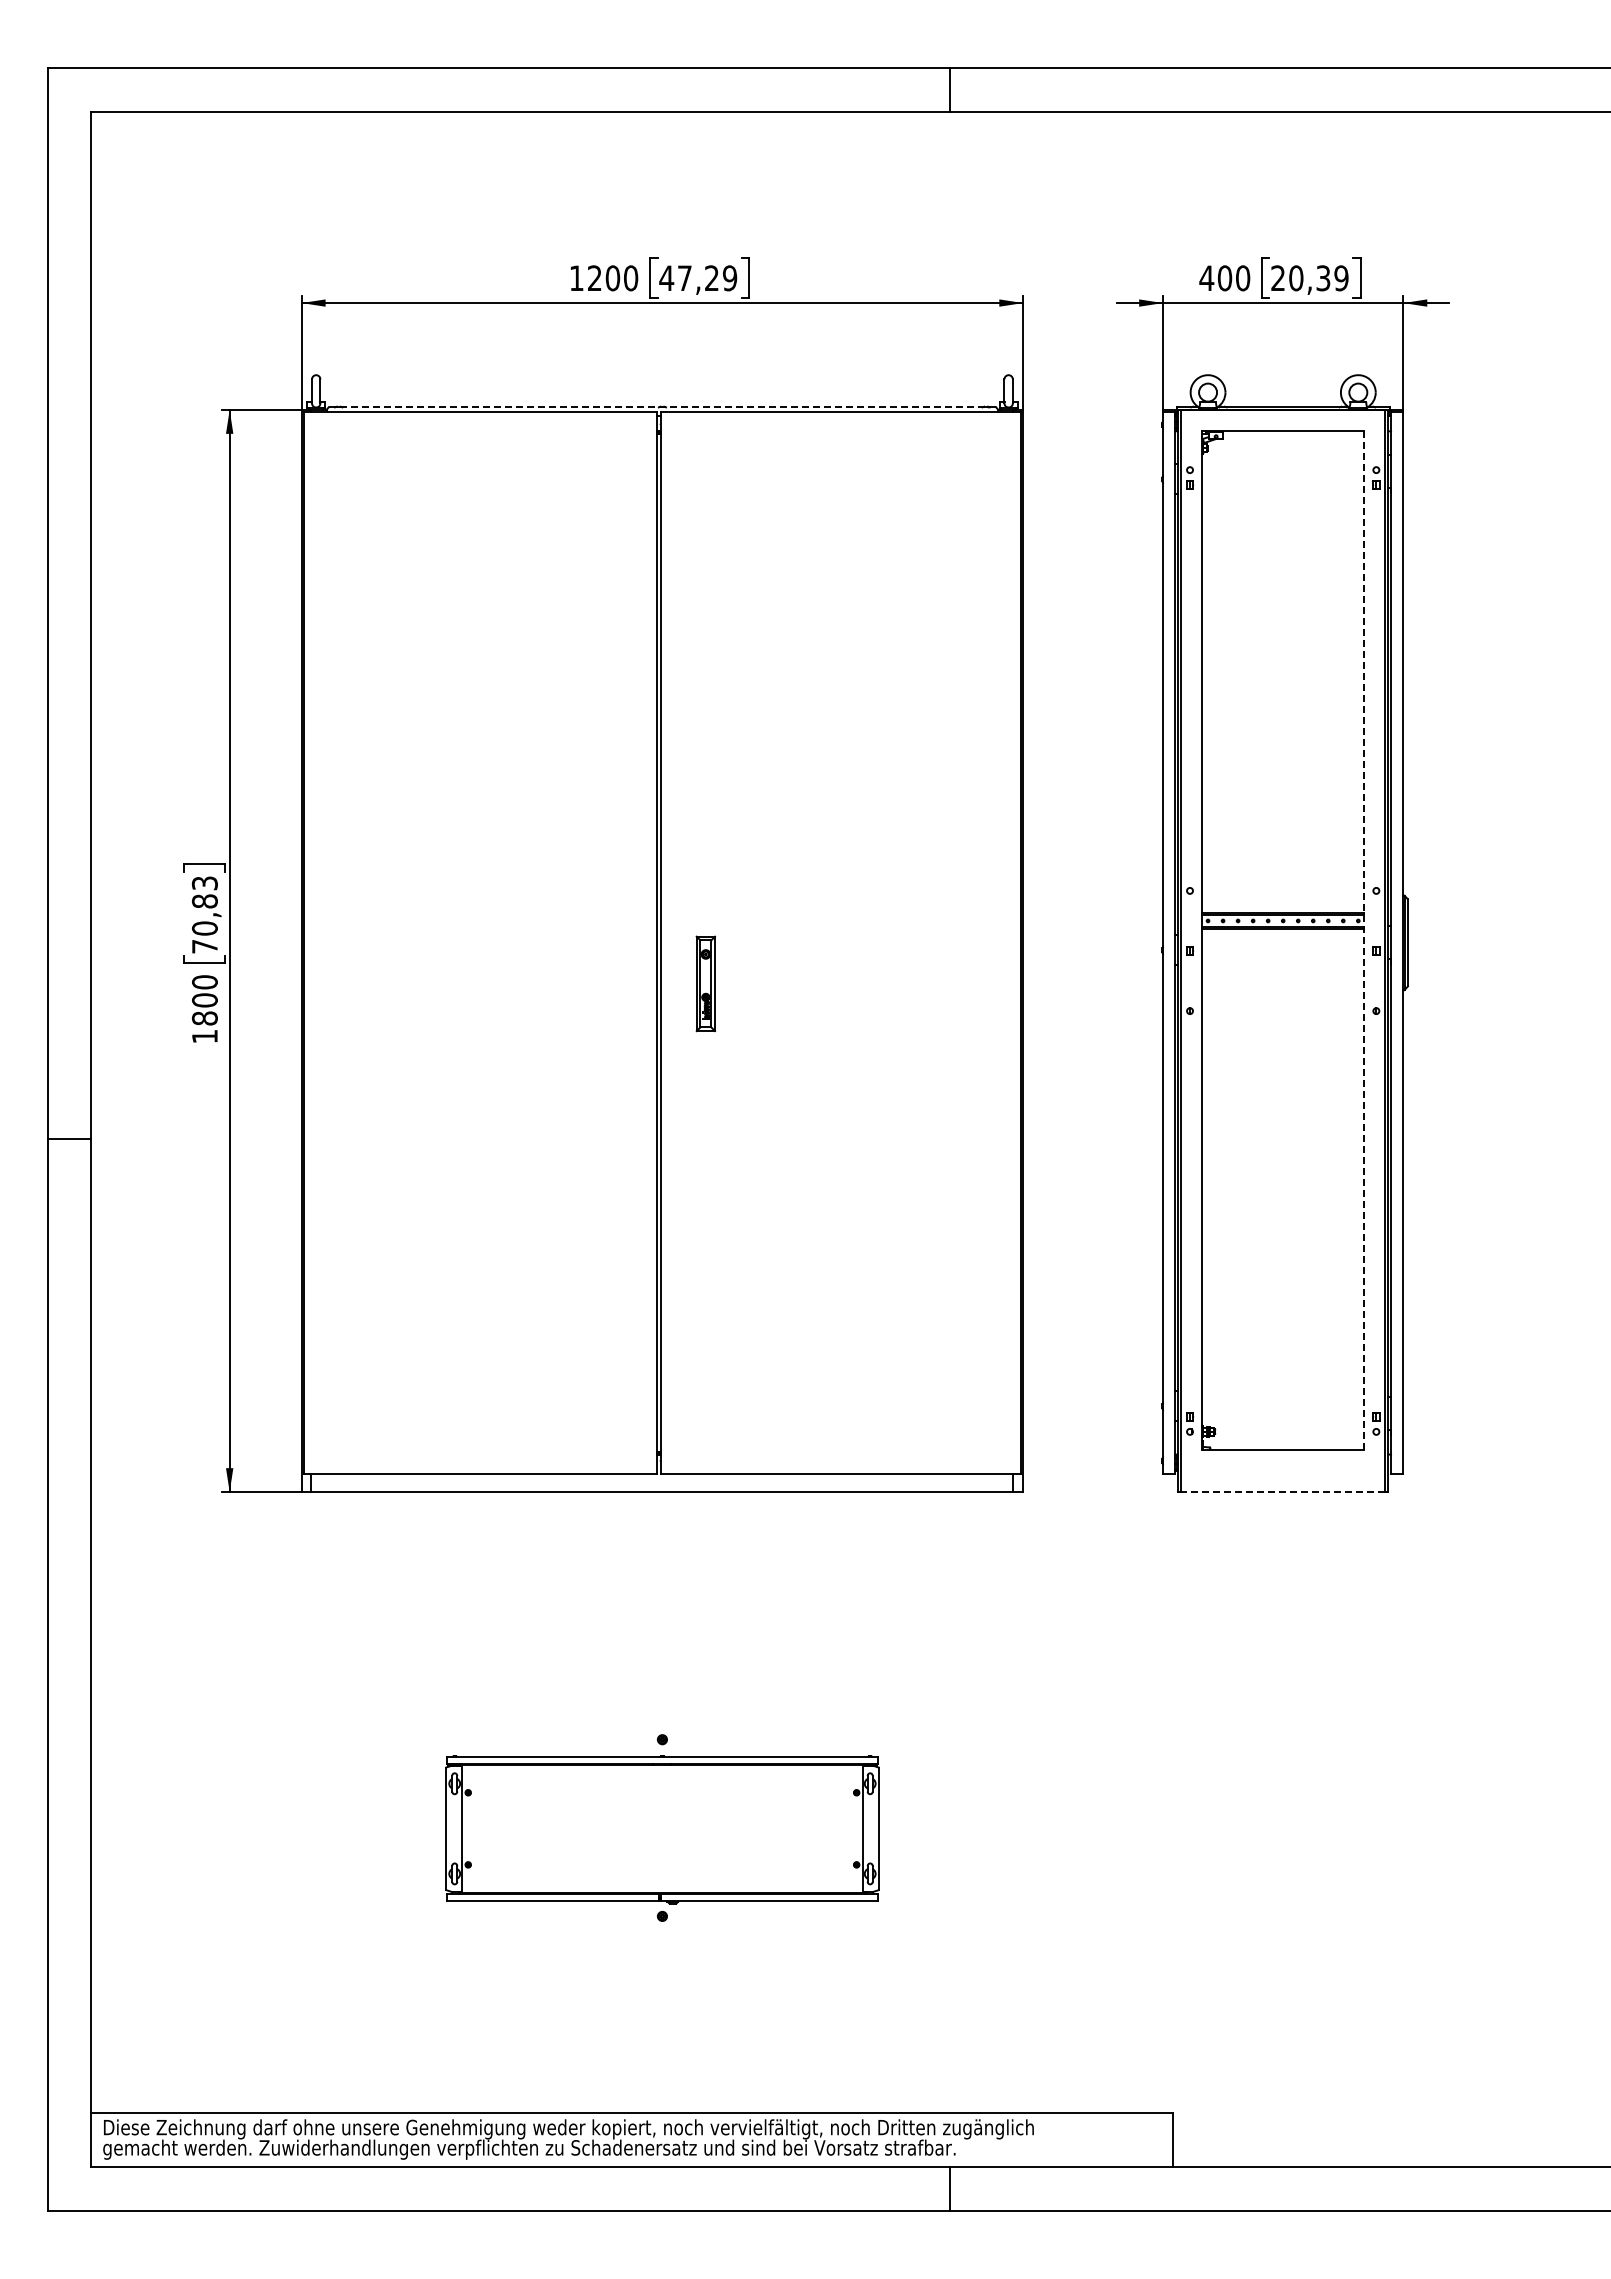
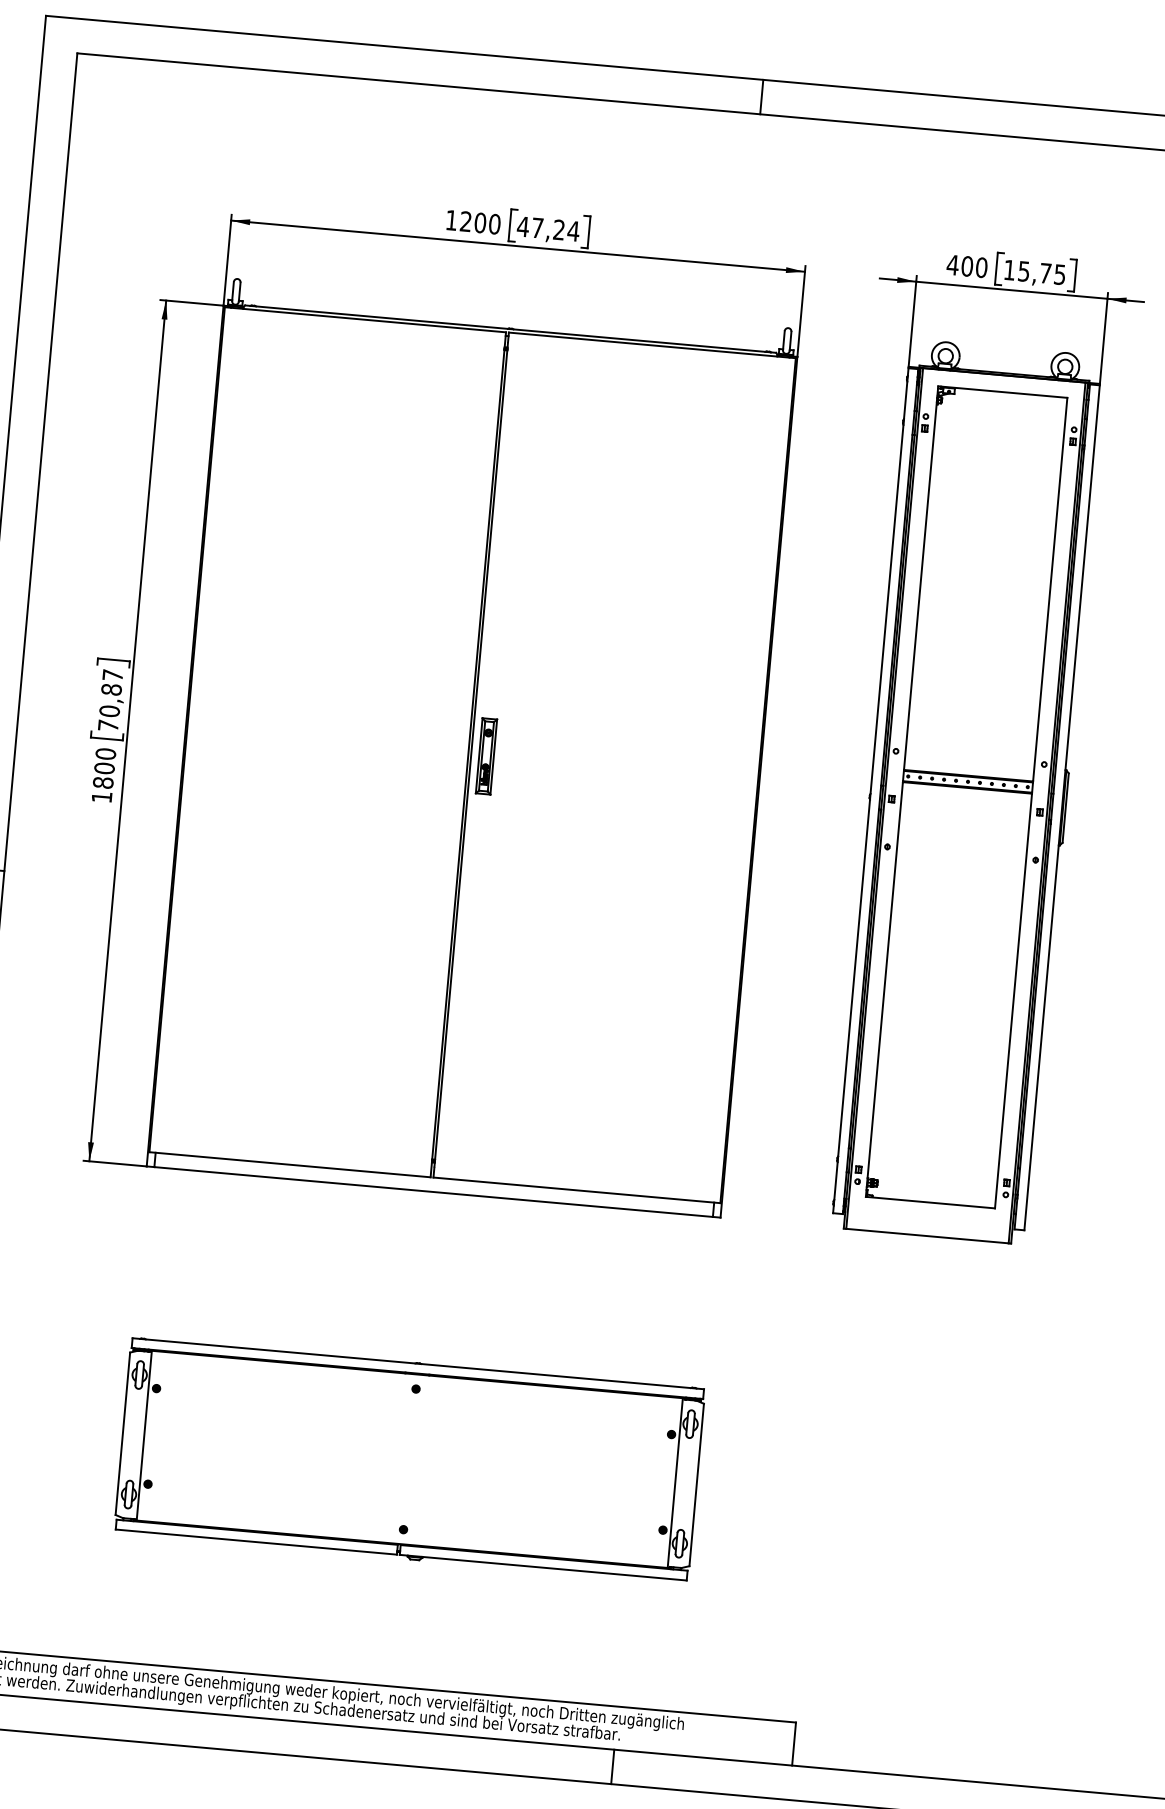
text: (729, 278) -> (573, 231), 47,29 -> 47,24
text: (1309, 278) -> (1034, 272), 20,39 -> 15,75
line: (662, 407) -> (510, 329), dashed -> solid
text: (204, 883) -> (112, 675), 70,83 -> 70,87
line: (1364, 940) -> (1031, 803), dashed -> solid
part: (705, 983) -> (486, 756), moved
line: (1282, 1491) -> (926, 1235), dashed -> solid
part: (662, 1829) -> (409, 1460), size x1.67

